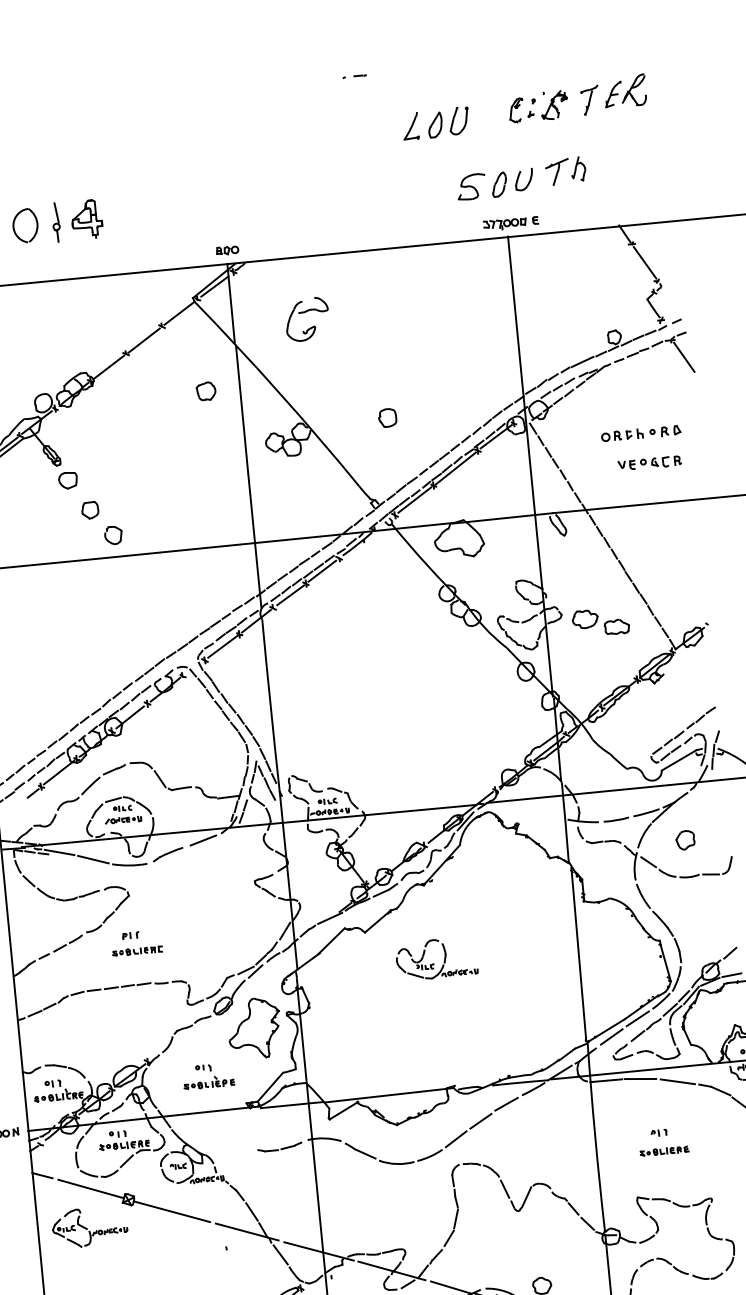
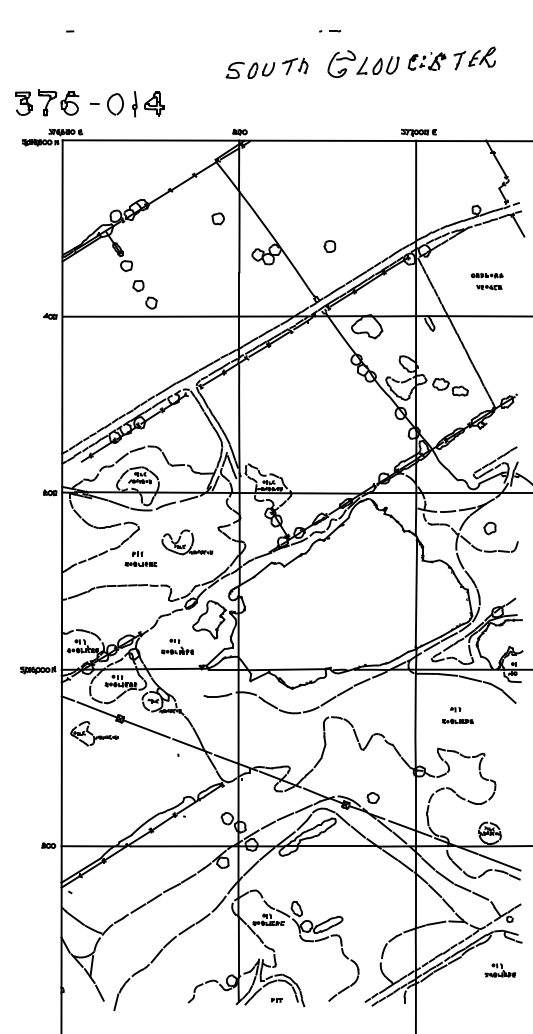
part: (355, 76) -> (330, 31), size x1.43
part: (576, 98) -> (451, 58), moved
part: (520, 177) -> (266, 67), moved
part: (306, 320) -> (341, 64), moved
part: (641, 449) -> (486, 281), size x0.62
part: (436, 959) -> (187, 542), moved

